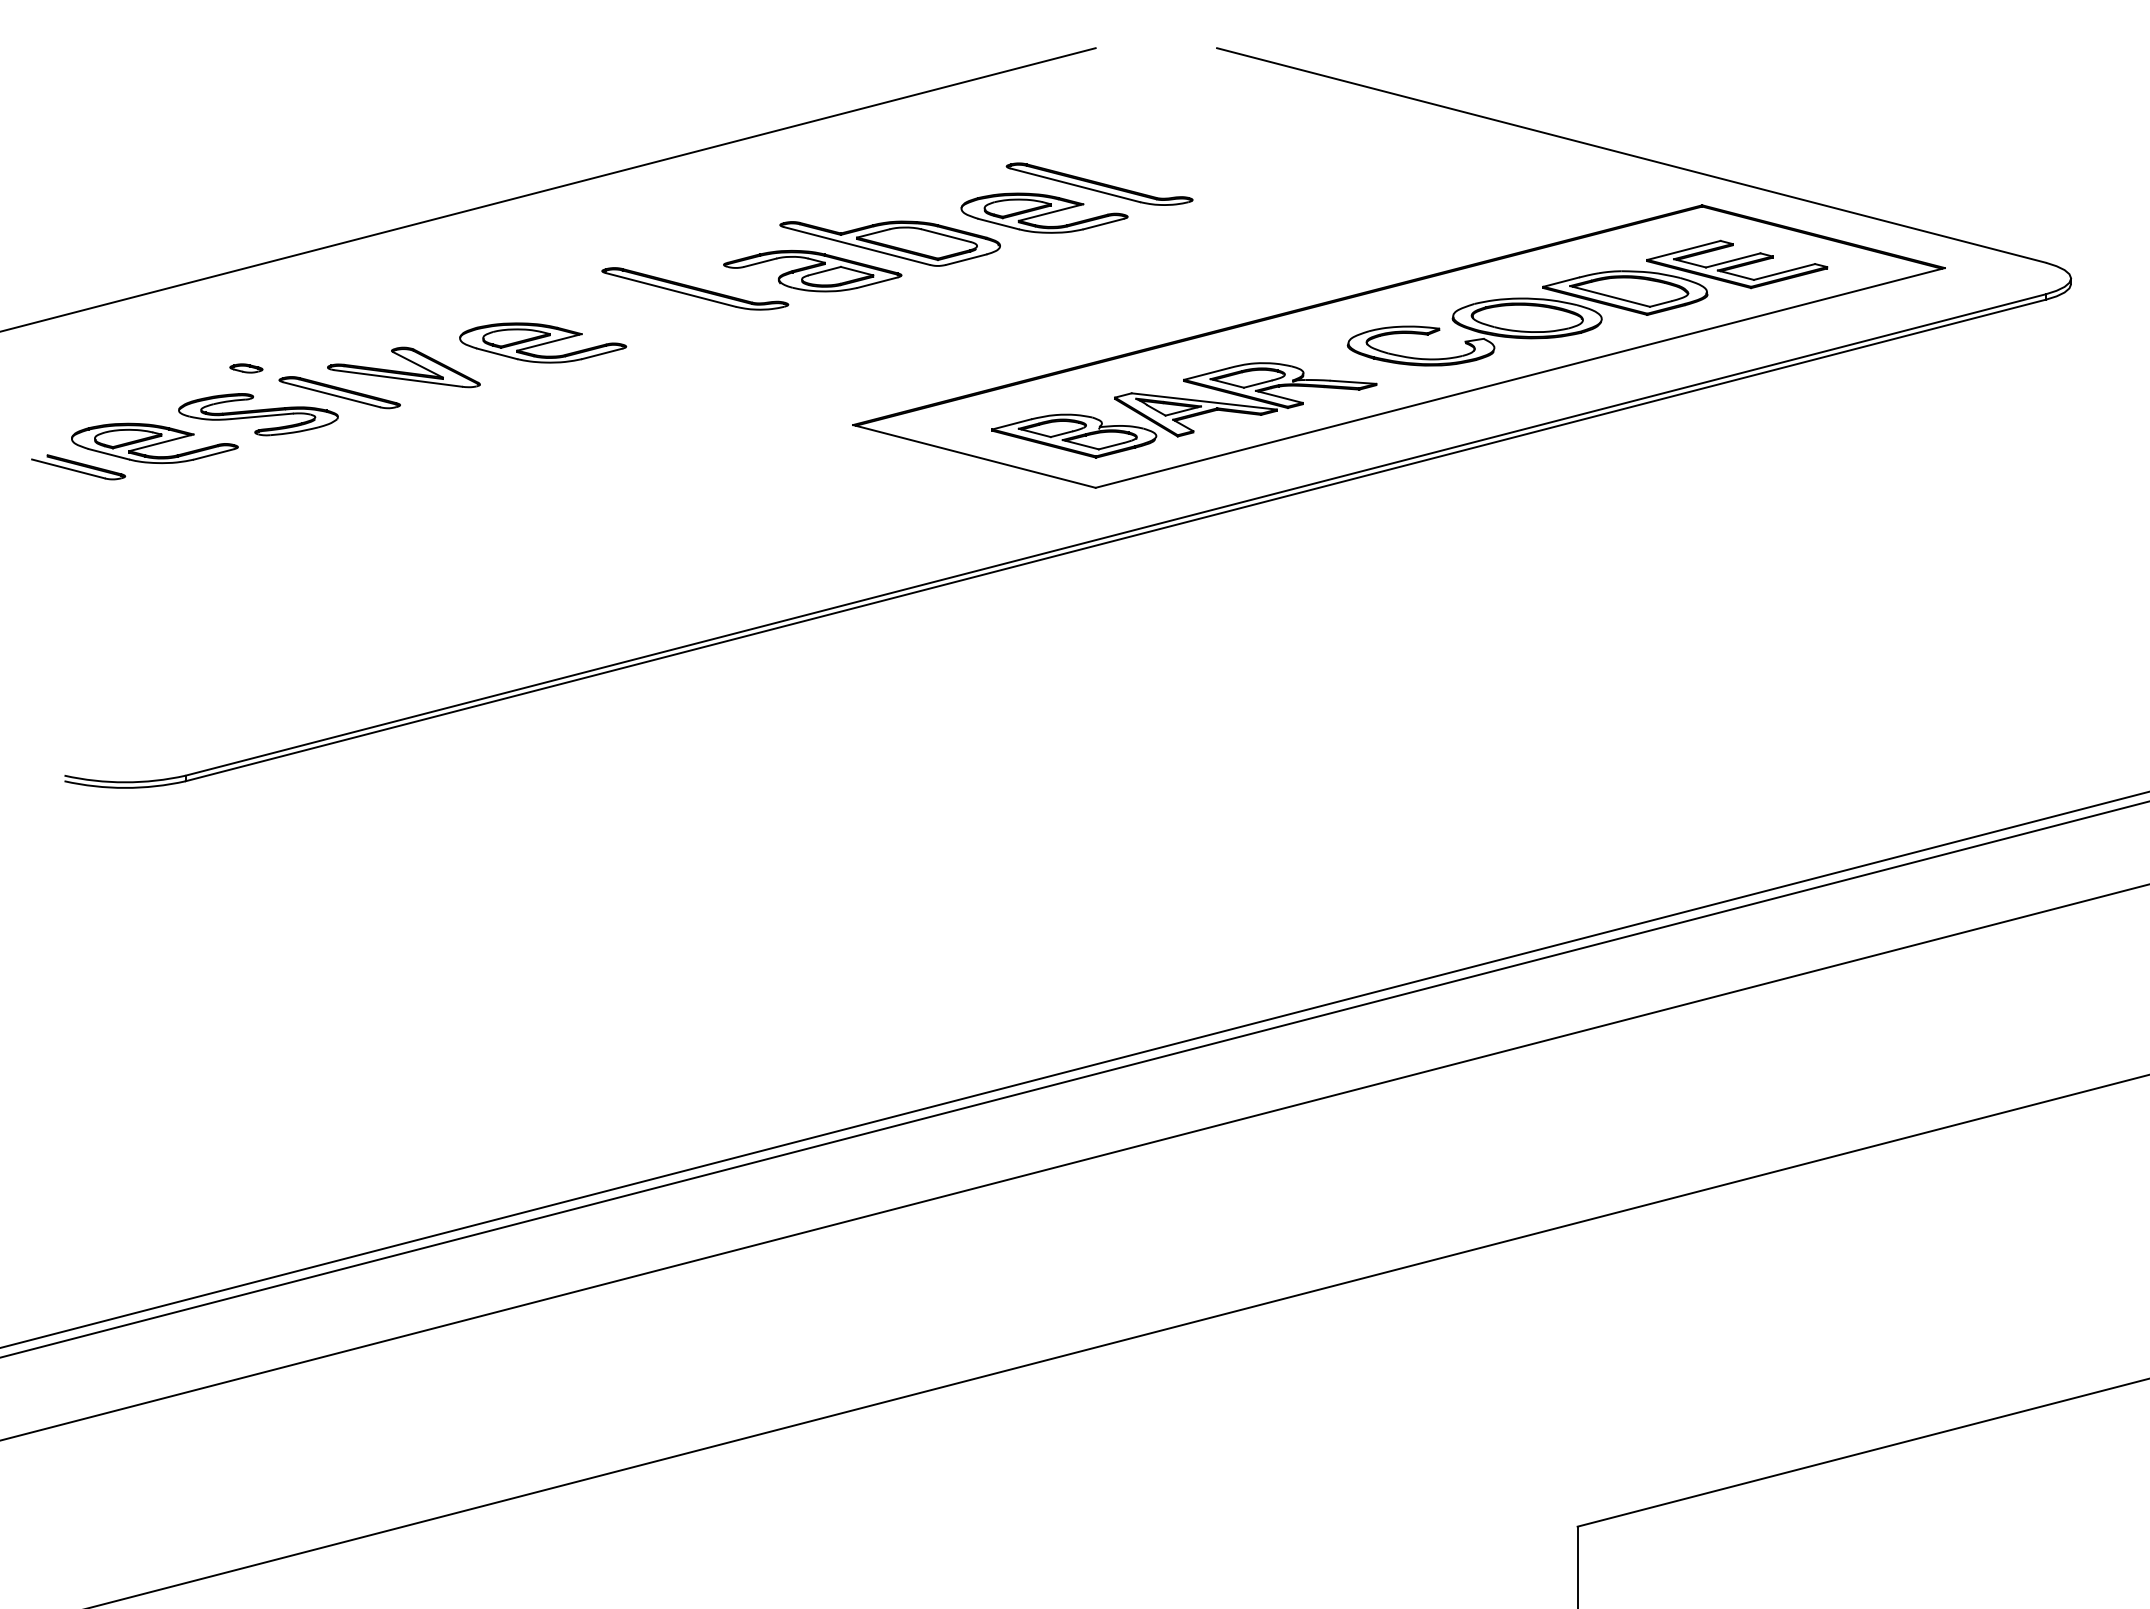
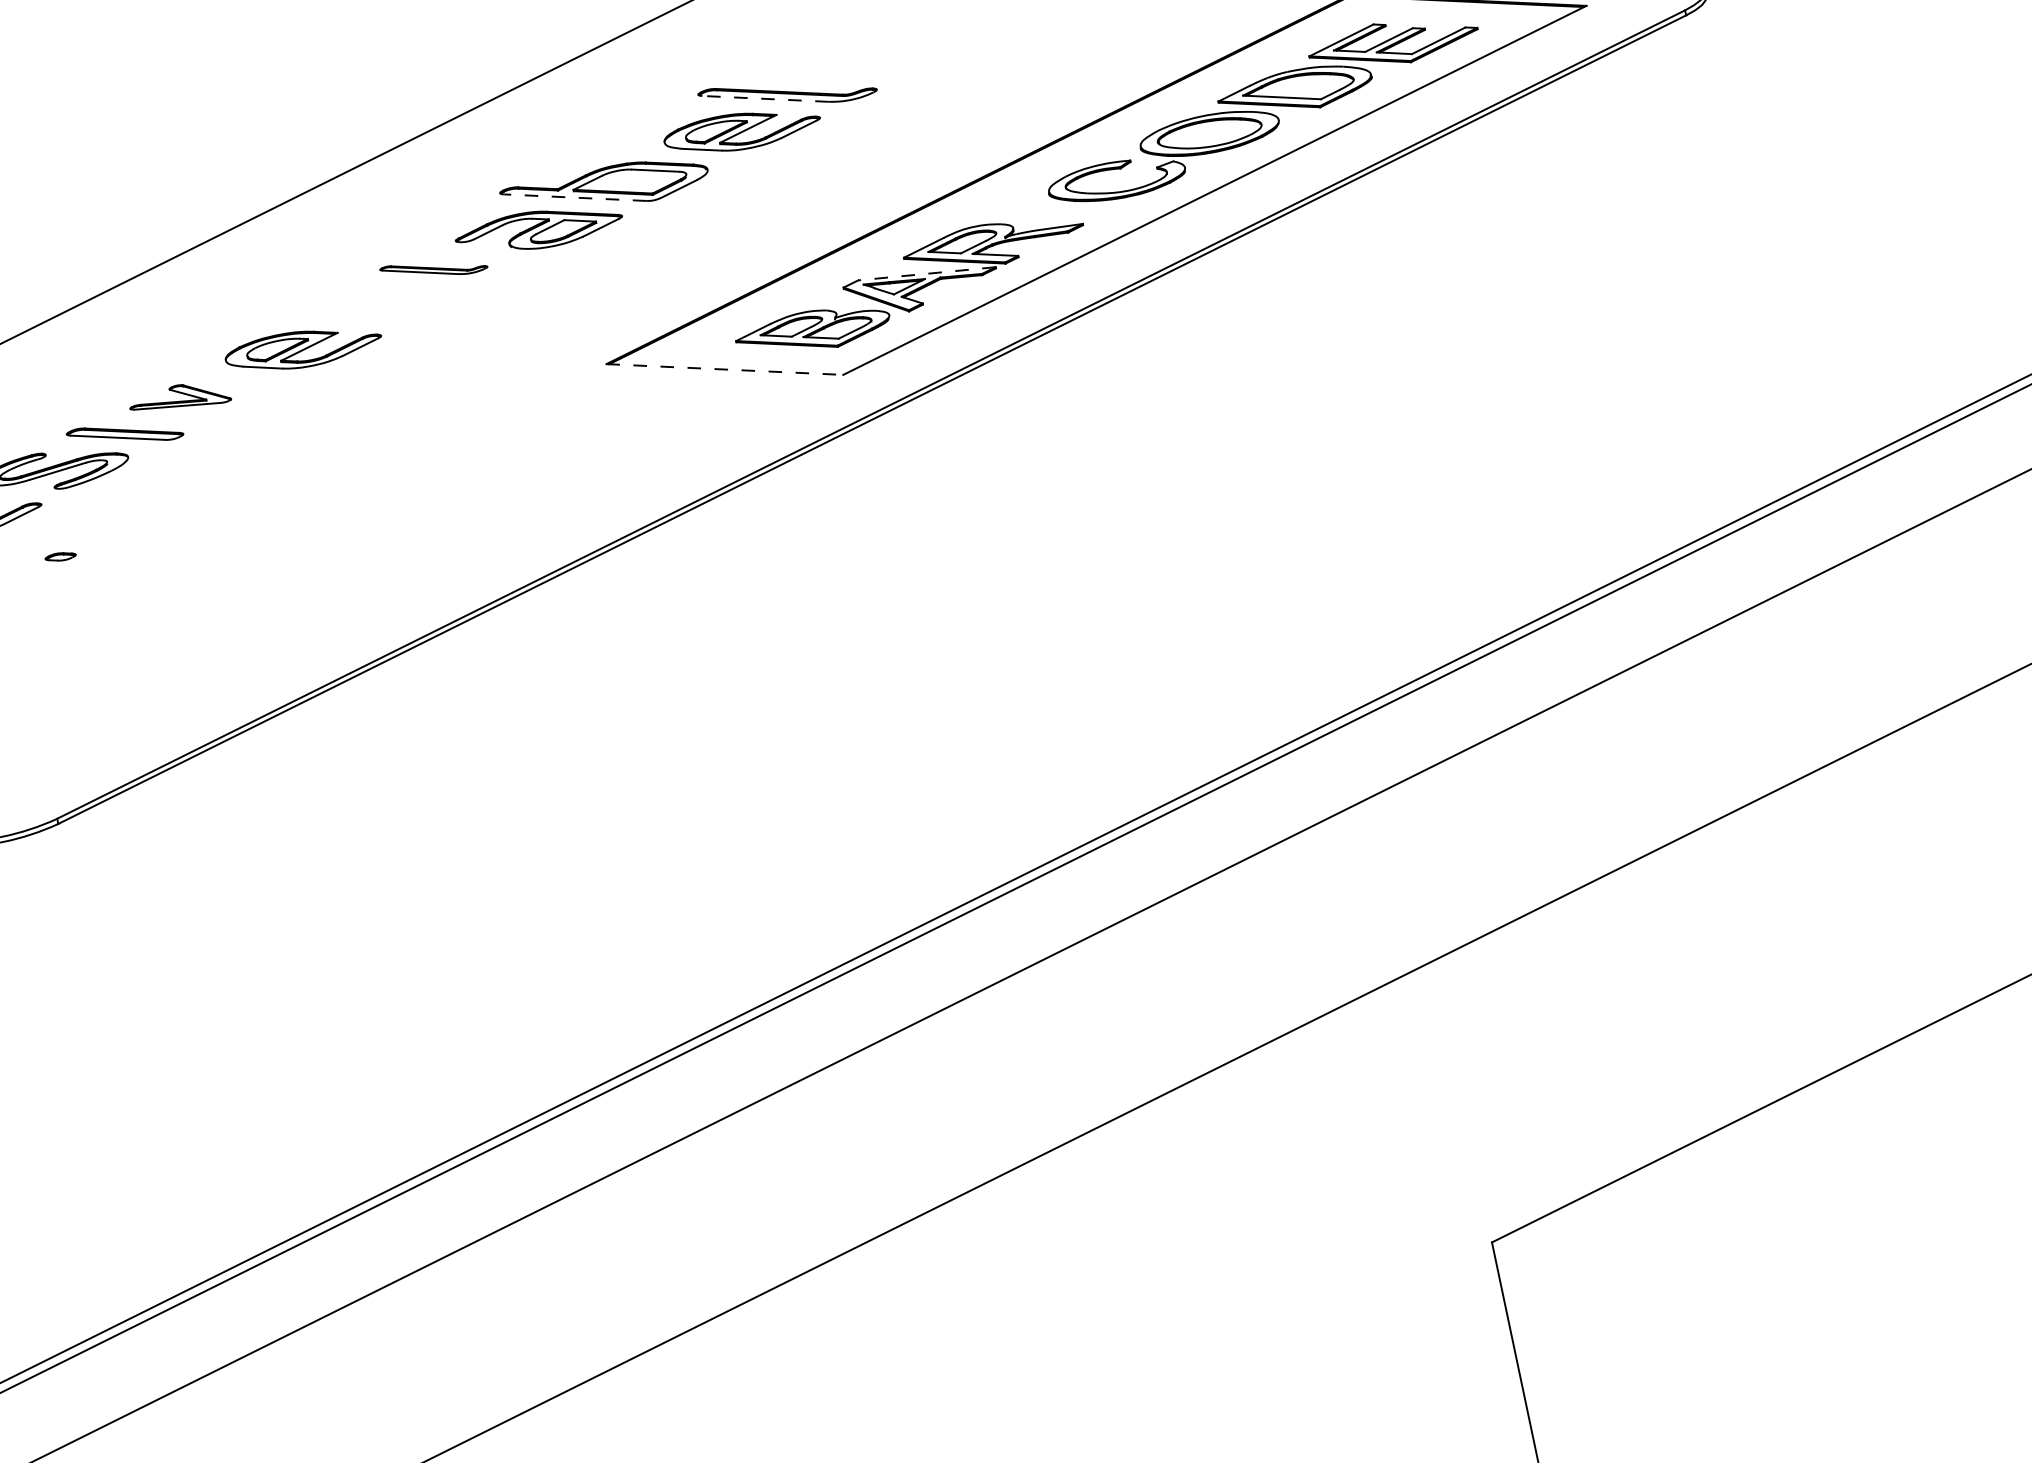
line: (1075, 185) -> (765, 99), solid -> dashed
line: (856, 245) -> (574, 197), solid -> dashed
part: (695, 288) -> (434, 268), size x0.6
part: (403, 367) -> (179, 398), size x0.7
part: (246, 368) -> (60, 556), moved
line: (1203, 401) -> (926, 273), solid -> dashed
line: (974, 456) -> (725, 369), solid -> dashed

